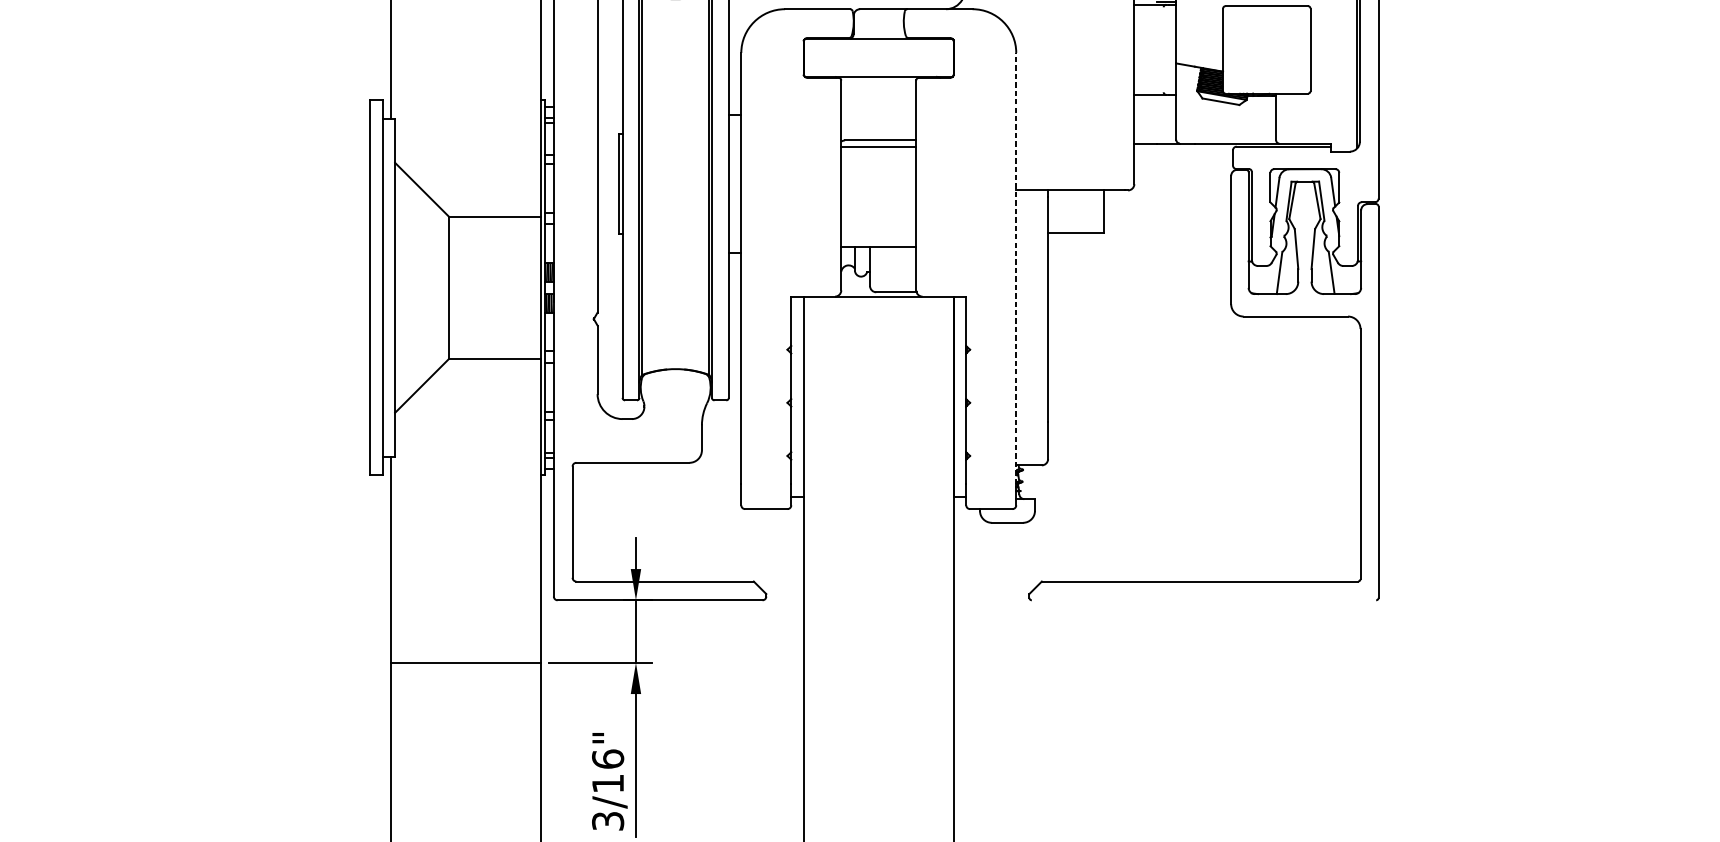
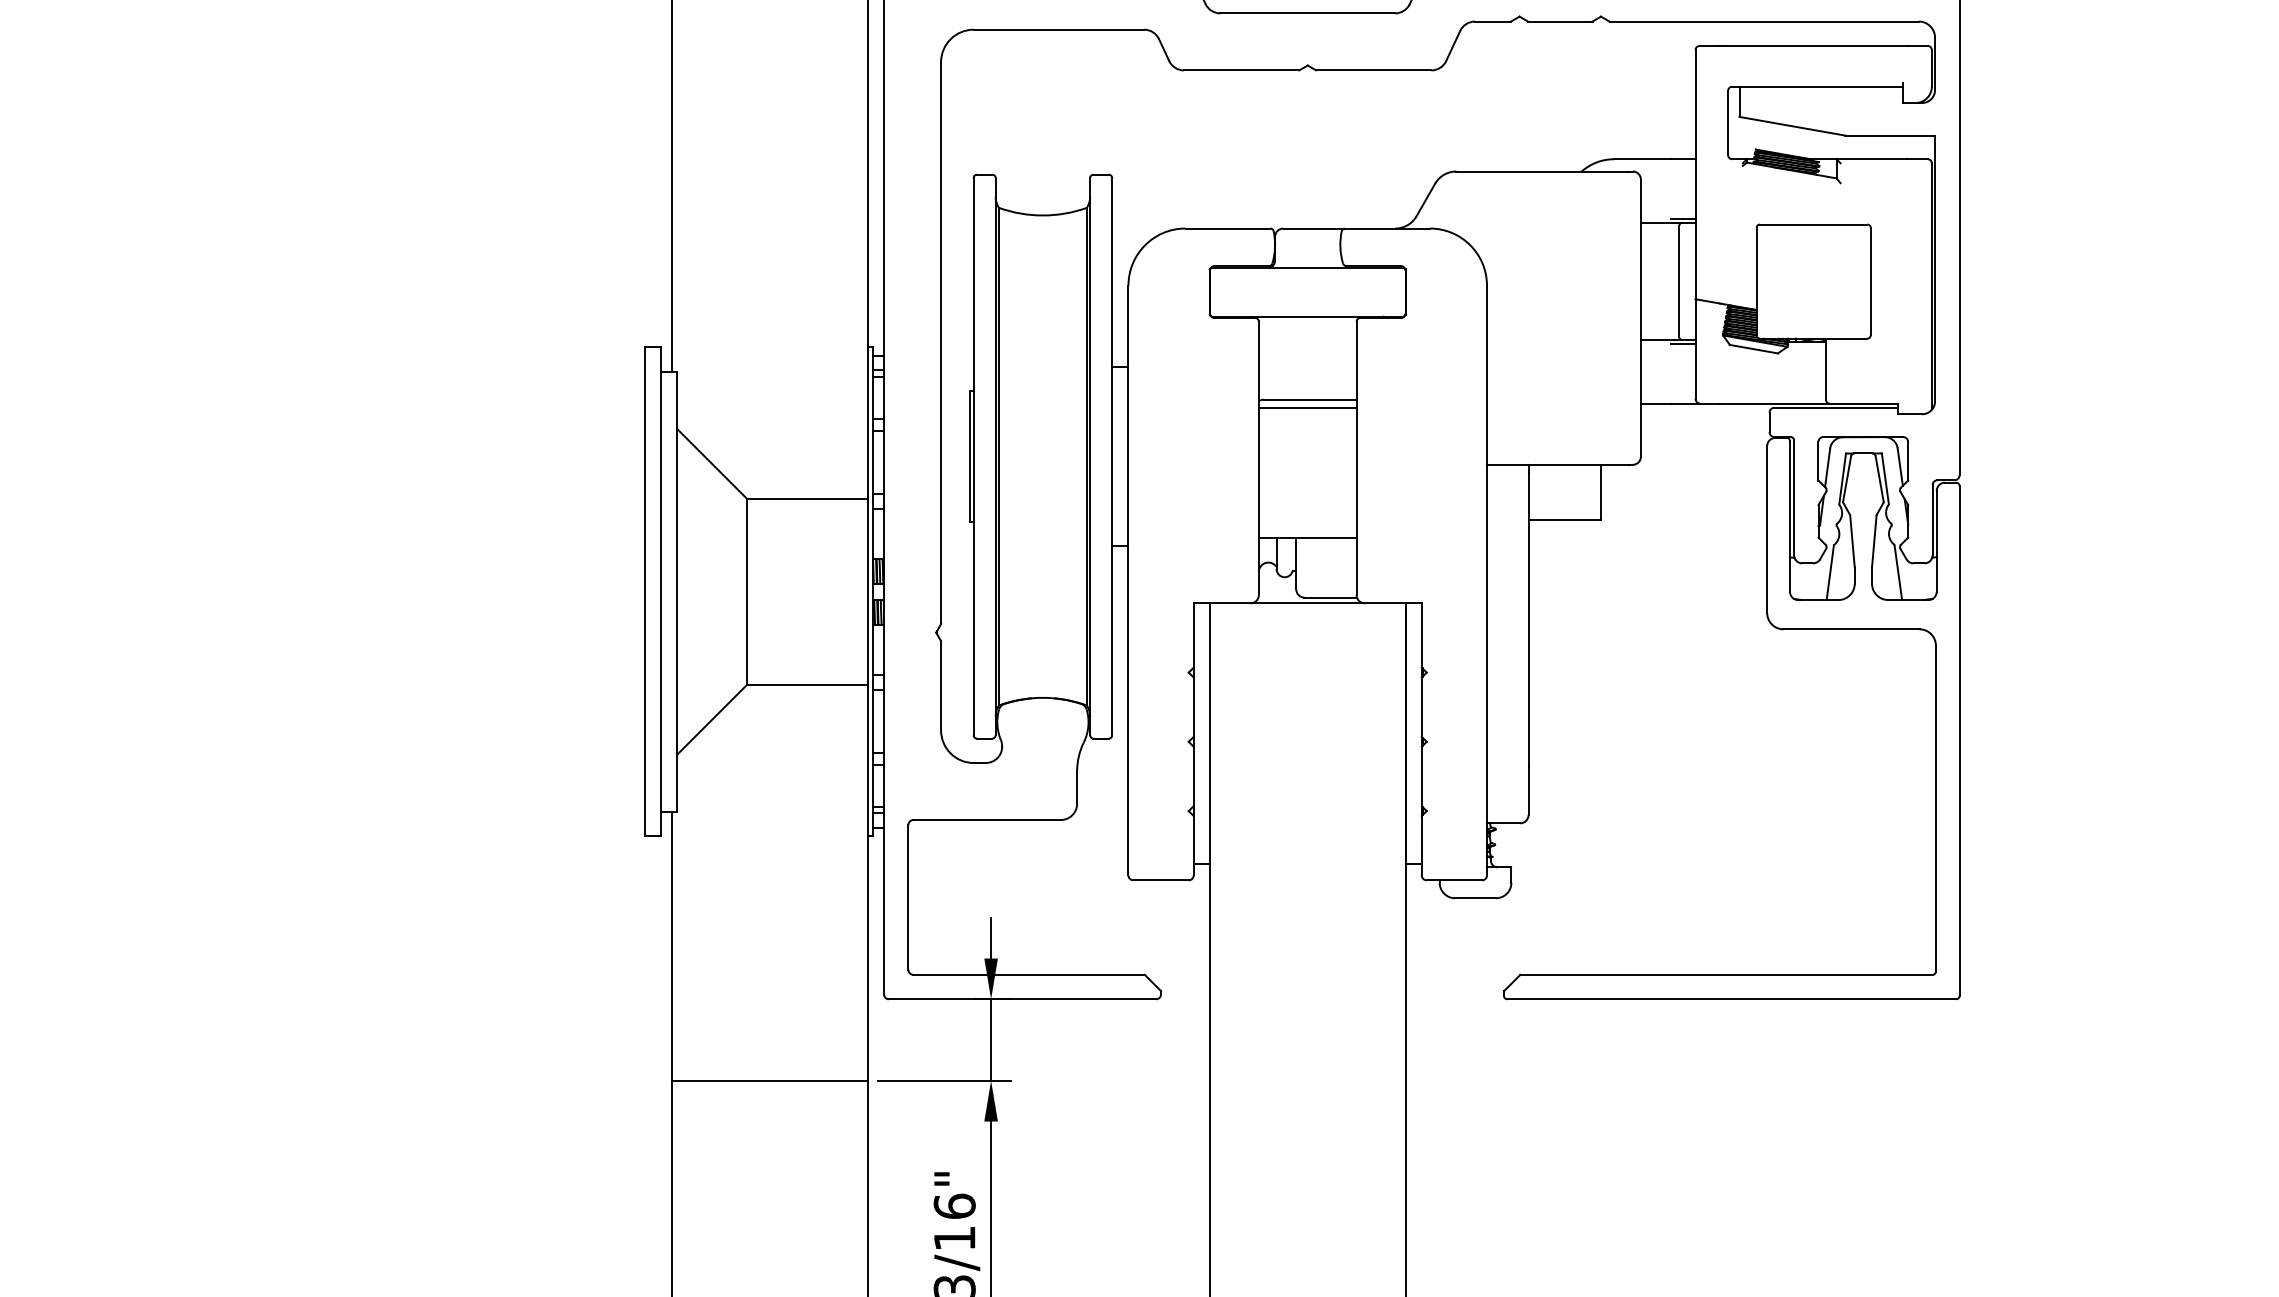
line: (1163, 49) -> (1679, 281), added
line: (1166, 98) -> (1683, 344), added
line: (1015, 268) -> (1486, 566), dashed -> solid
line: (1203, 600) -> (1731, 999), added

